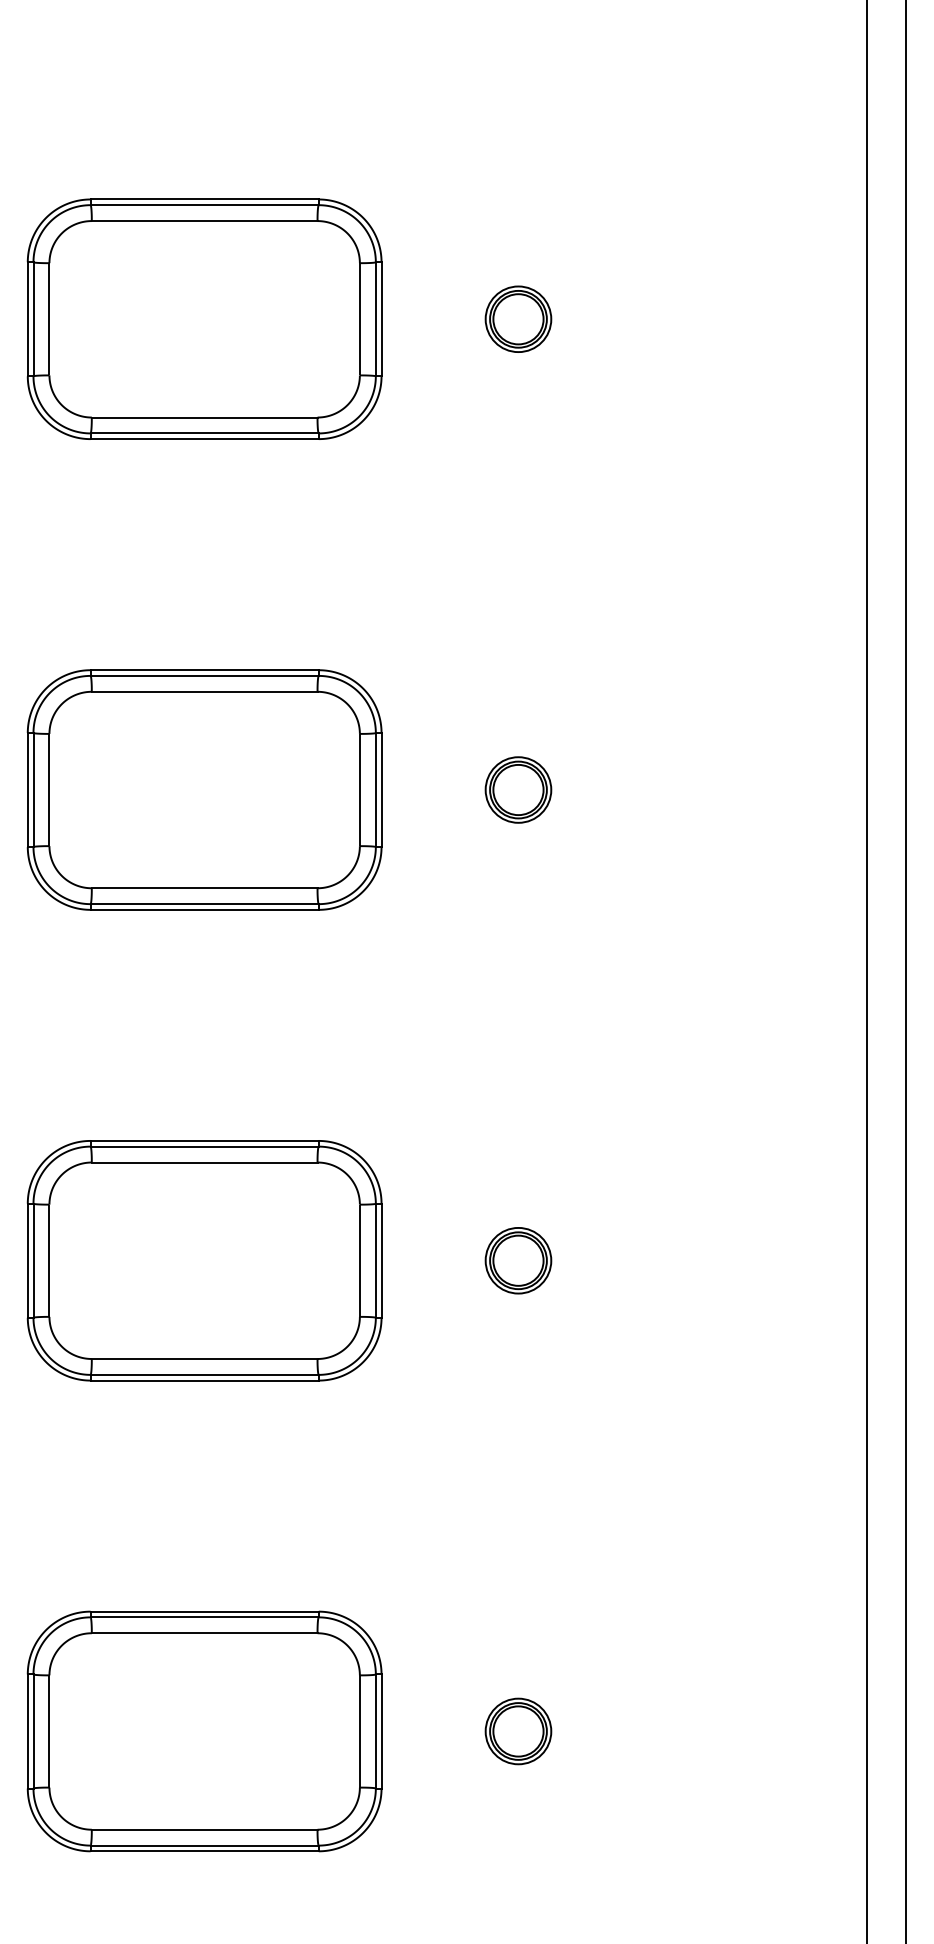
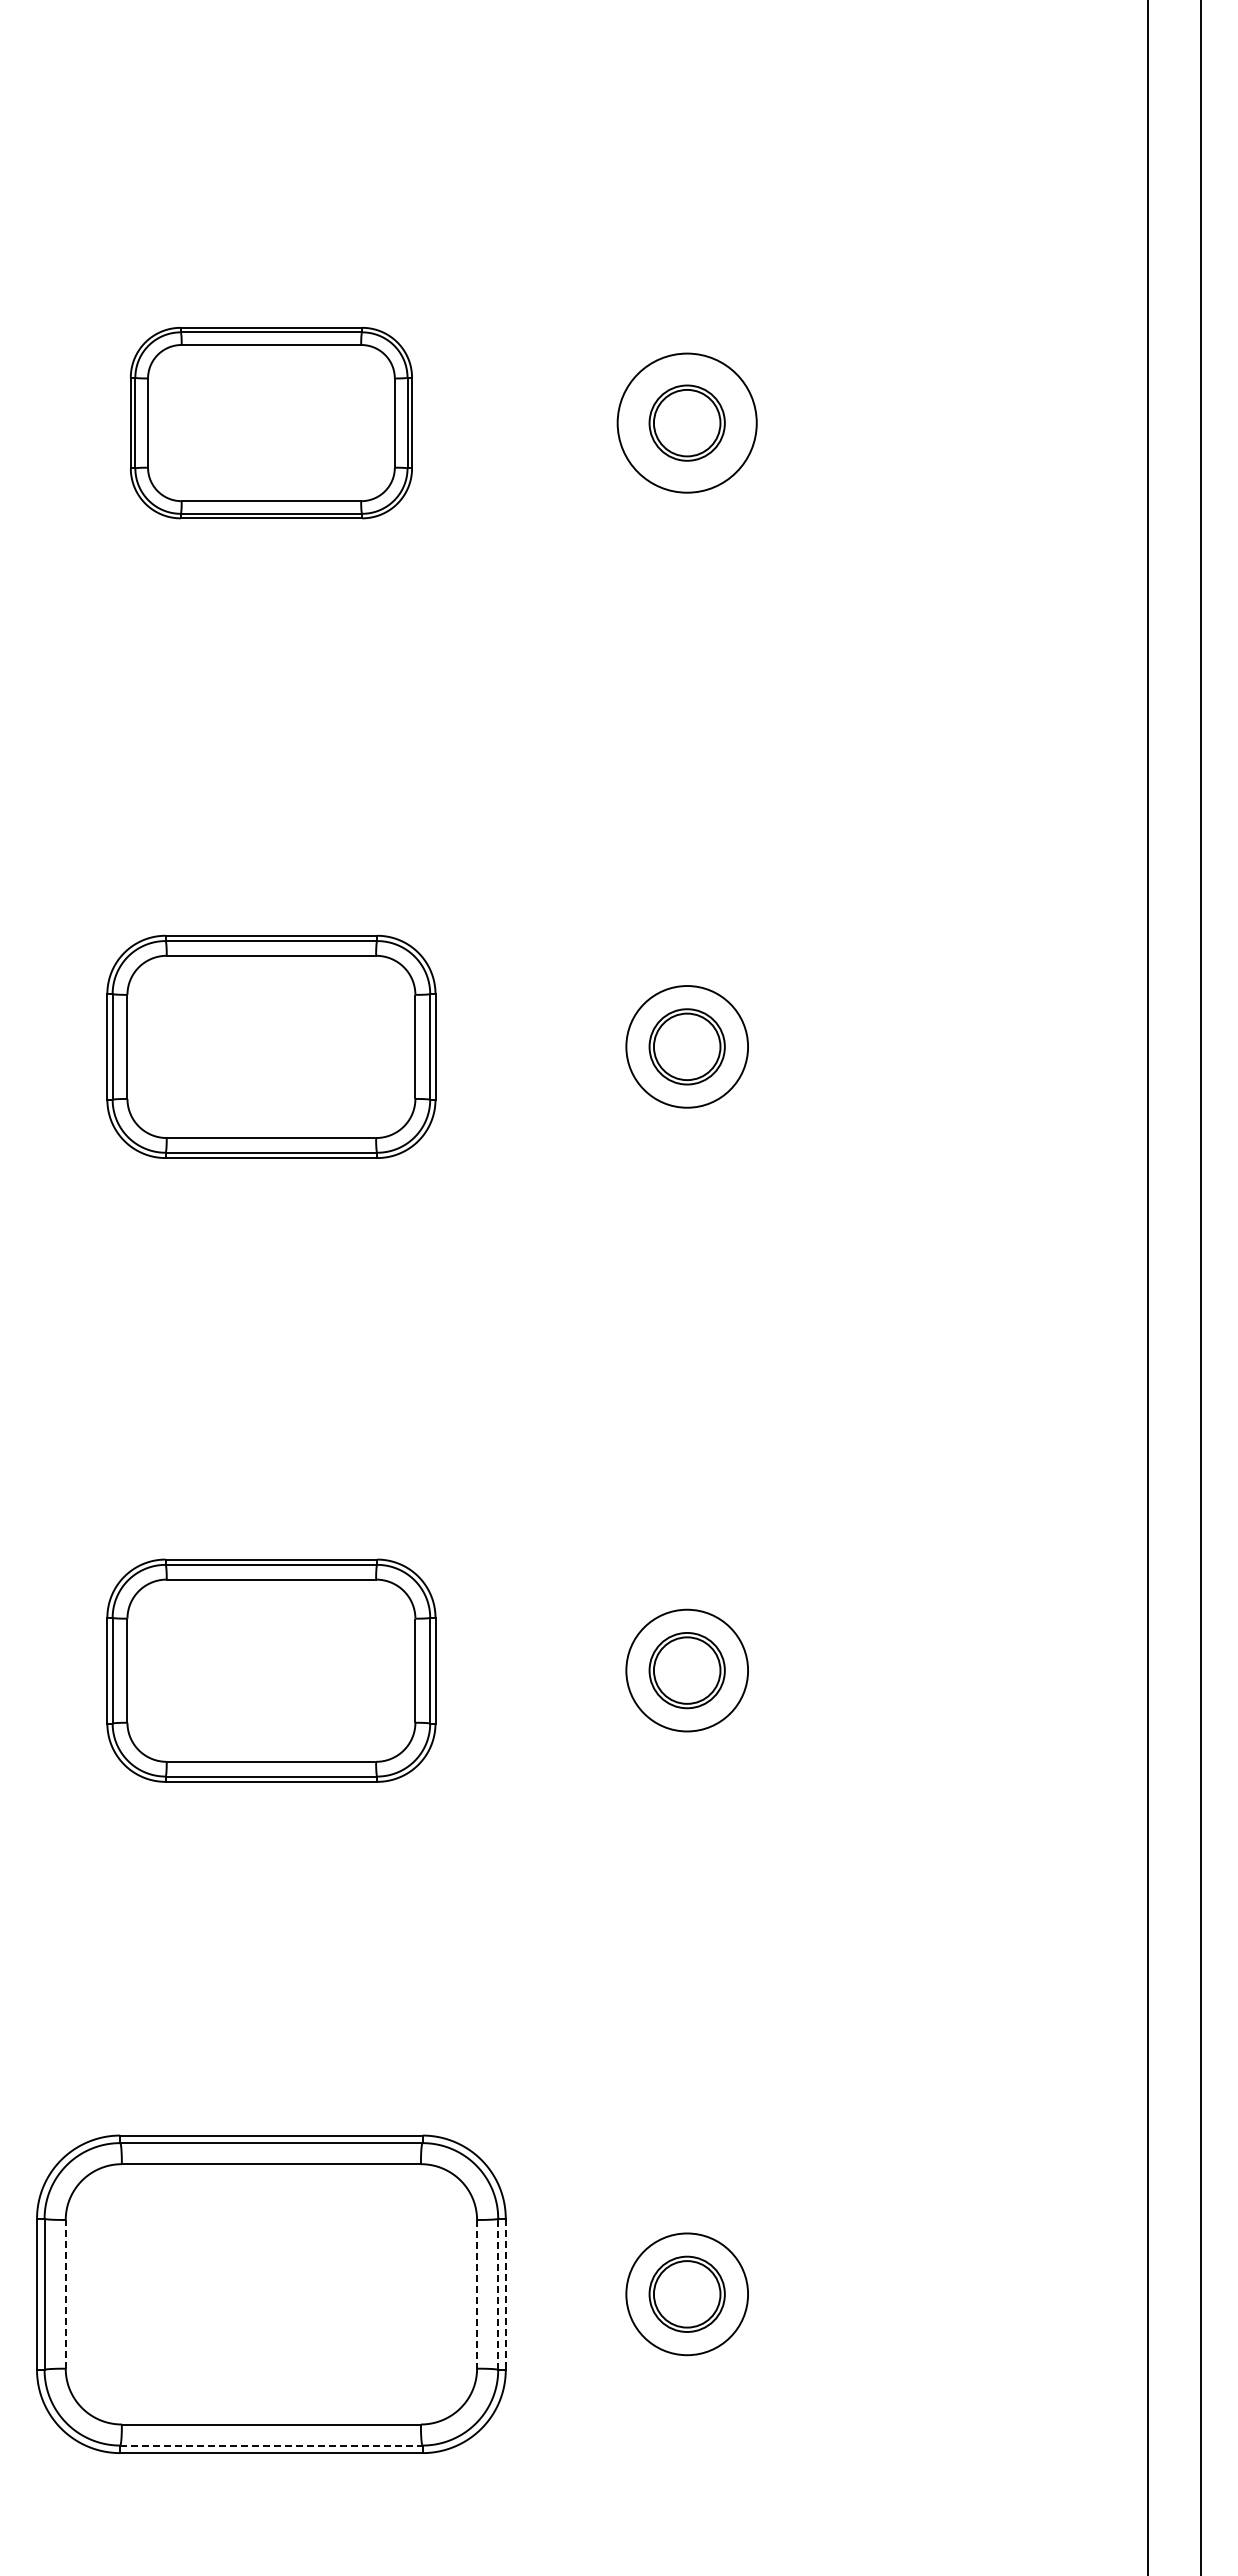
part: (204, 318) -> (271, 422), size x0.6
circle: (517, 318) -> (686, 422), size x1.6
part: (204, 789) -> (271, 1046), size x0.7
circle: (517, 789) -> (686, 1046), size x1.4
part: (204, 1260) -> (271, 1670), size x0.7
circle: (517, 1260) -> (686, 1670), size x1.4
circle: (517, 1730) -> (686, 2293), size x1.4
line: (49, 1731) -> (65, 2294), solid -> dashed
line: (360, 1731) -> (477, 2294), solid -> dashed
line: (376, 1731) -> (498, 2294), solid -> dashed
line: (381, 1731) -> (505, 2294), solid -> dashed
line: (204, 1845) -> (271, 2445), solid -> dashed

